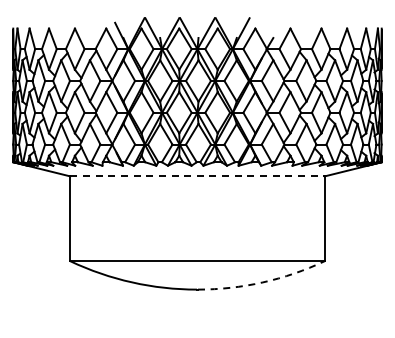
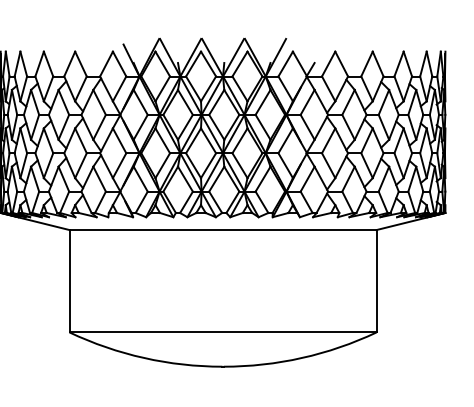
line: (197, 176) -> (223, 230), dashed -> solid
arc: (262, 282) -> (301, 358), dashed -> solid

